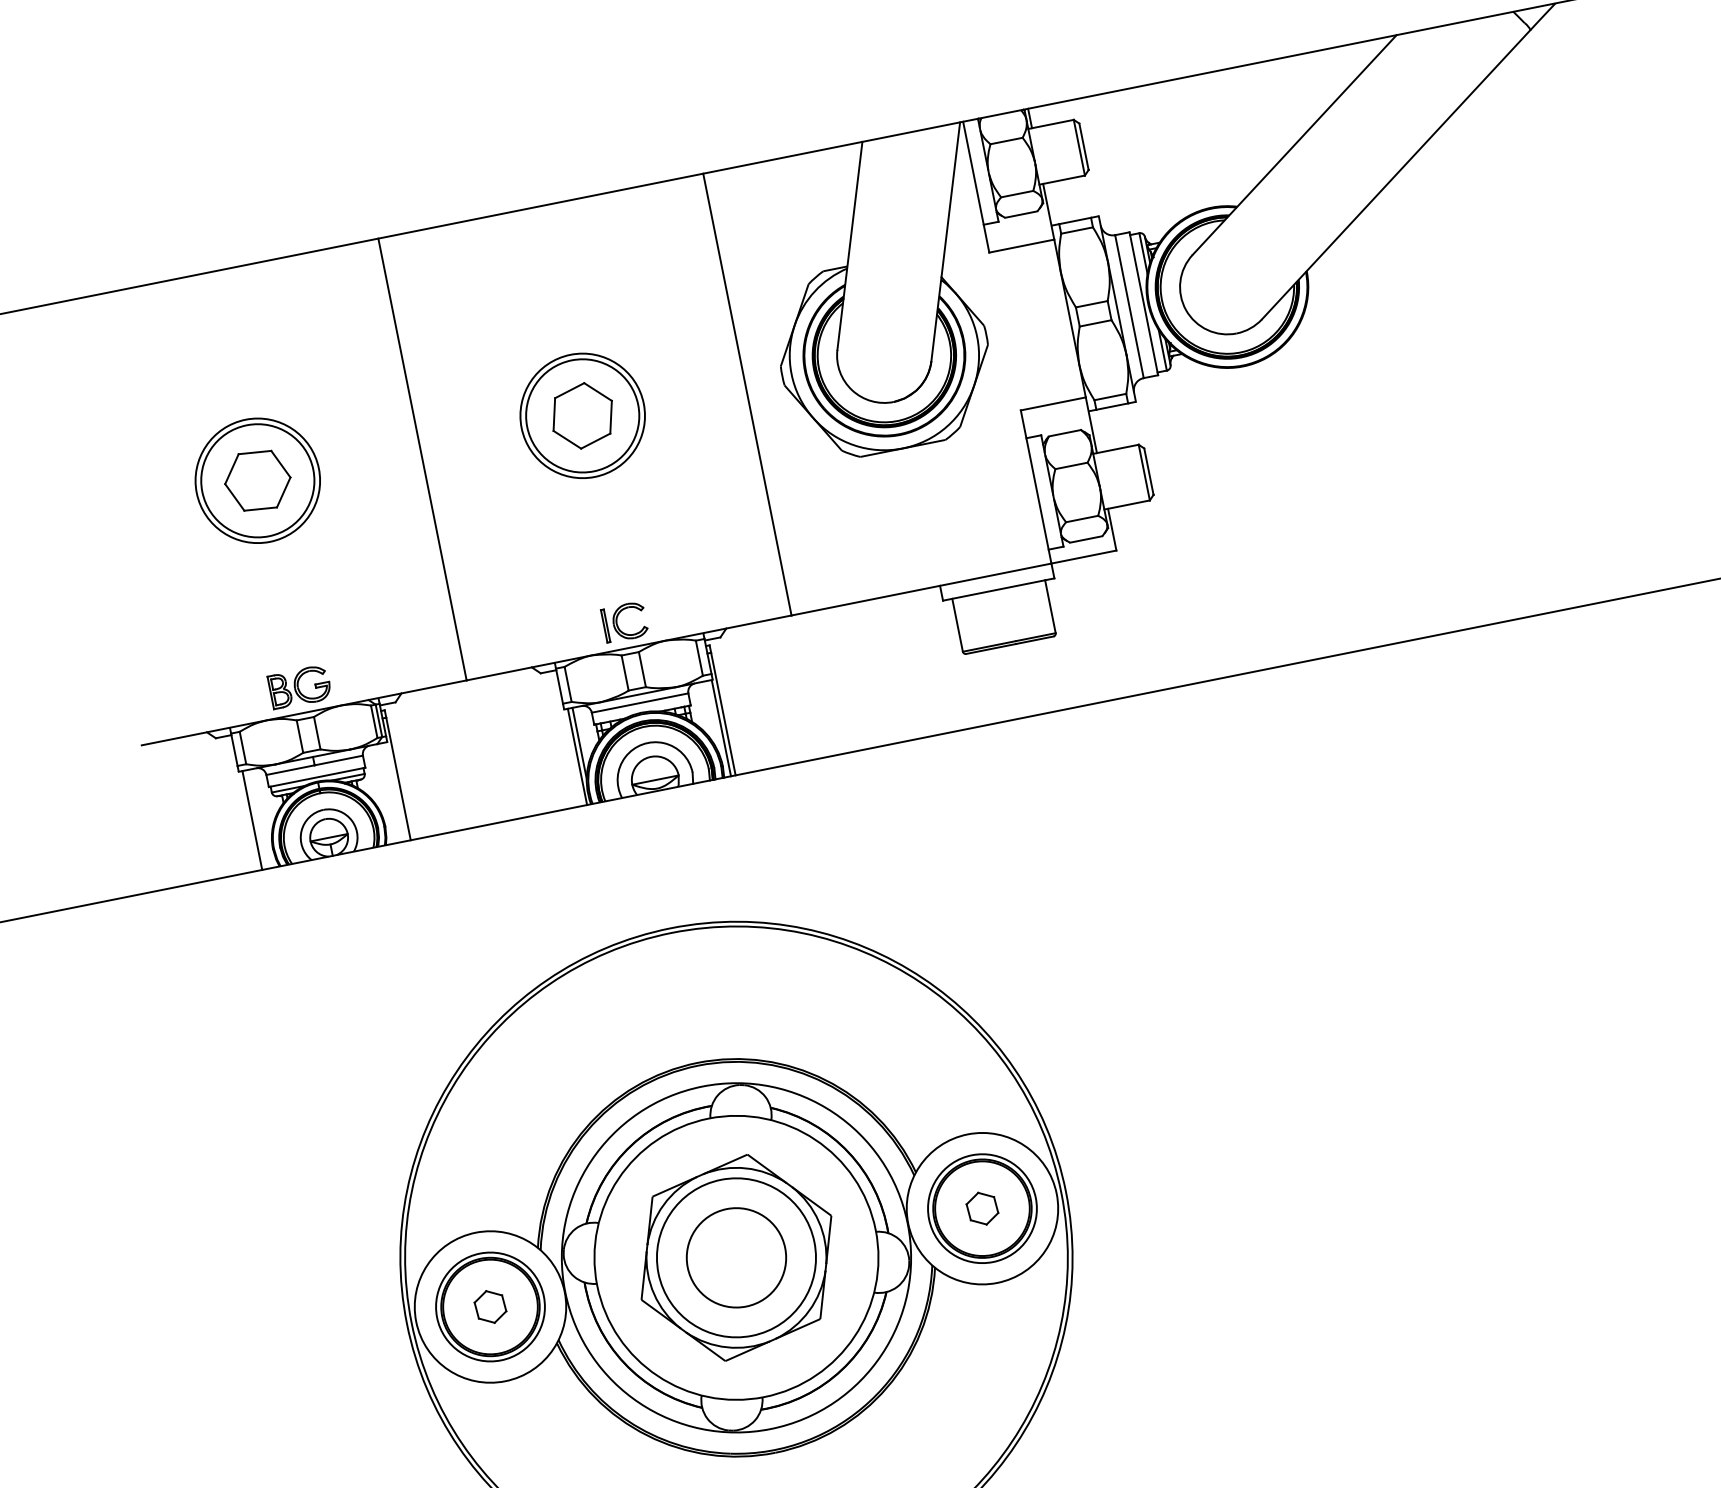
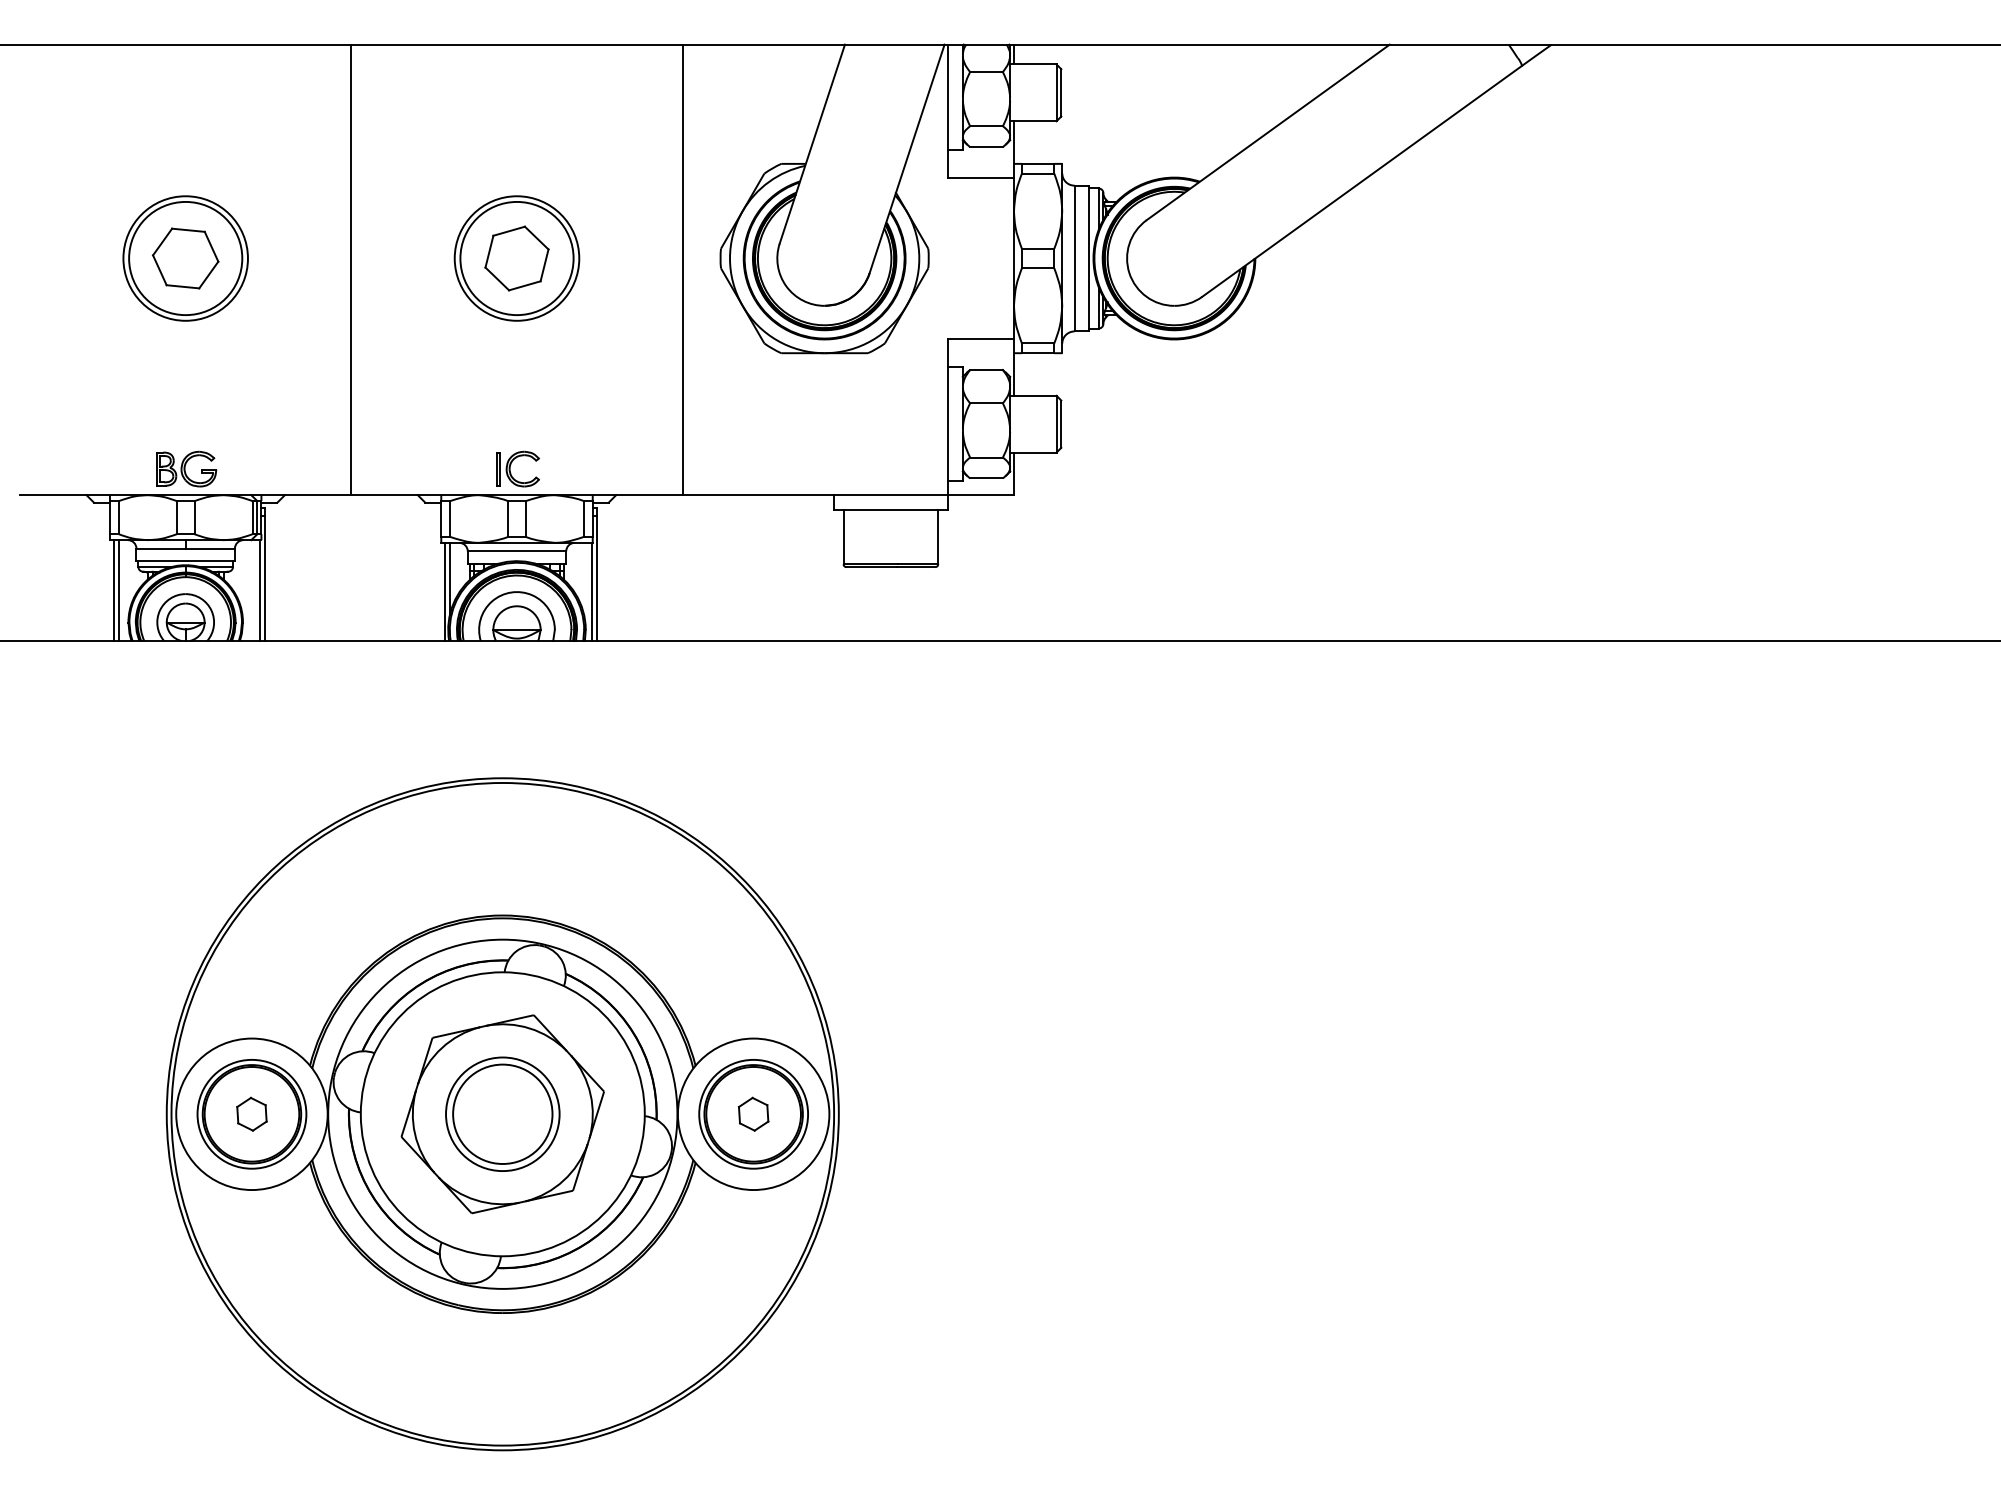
line: (396, 792) -> (260, 591), added
line: (256, 819) -> (118, 590), added
circle: (736, 1258) -> (502, 1114), size x0.71

